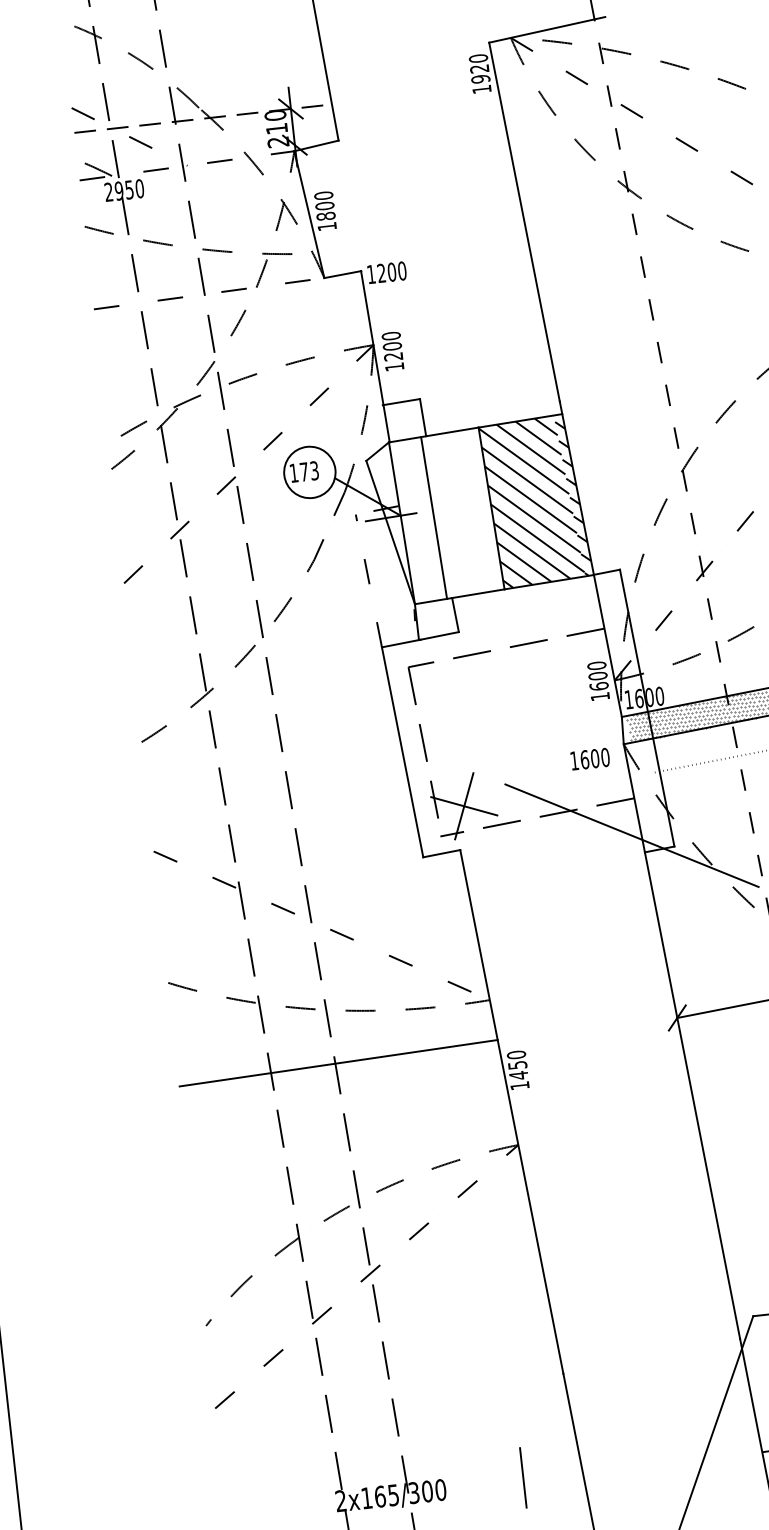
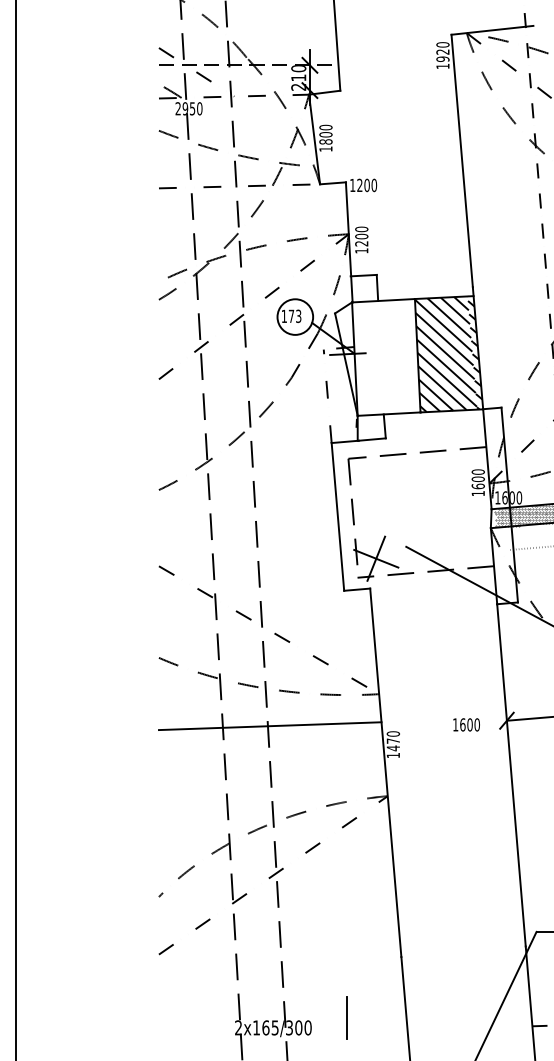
line: (434, 517) -> (377, 357), removed
text: (590, 758) -> (466, 724), moved
text: (517, 1064) -> (393, 740), 1450 -> 1470
line: (522, 1477) -> (346, 1017), moved

